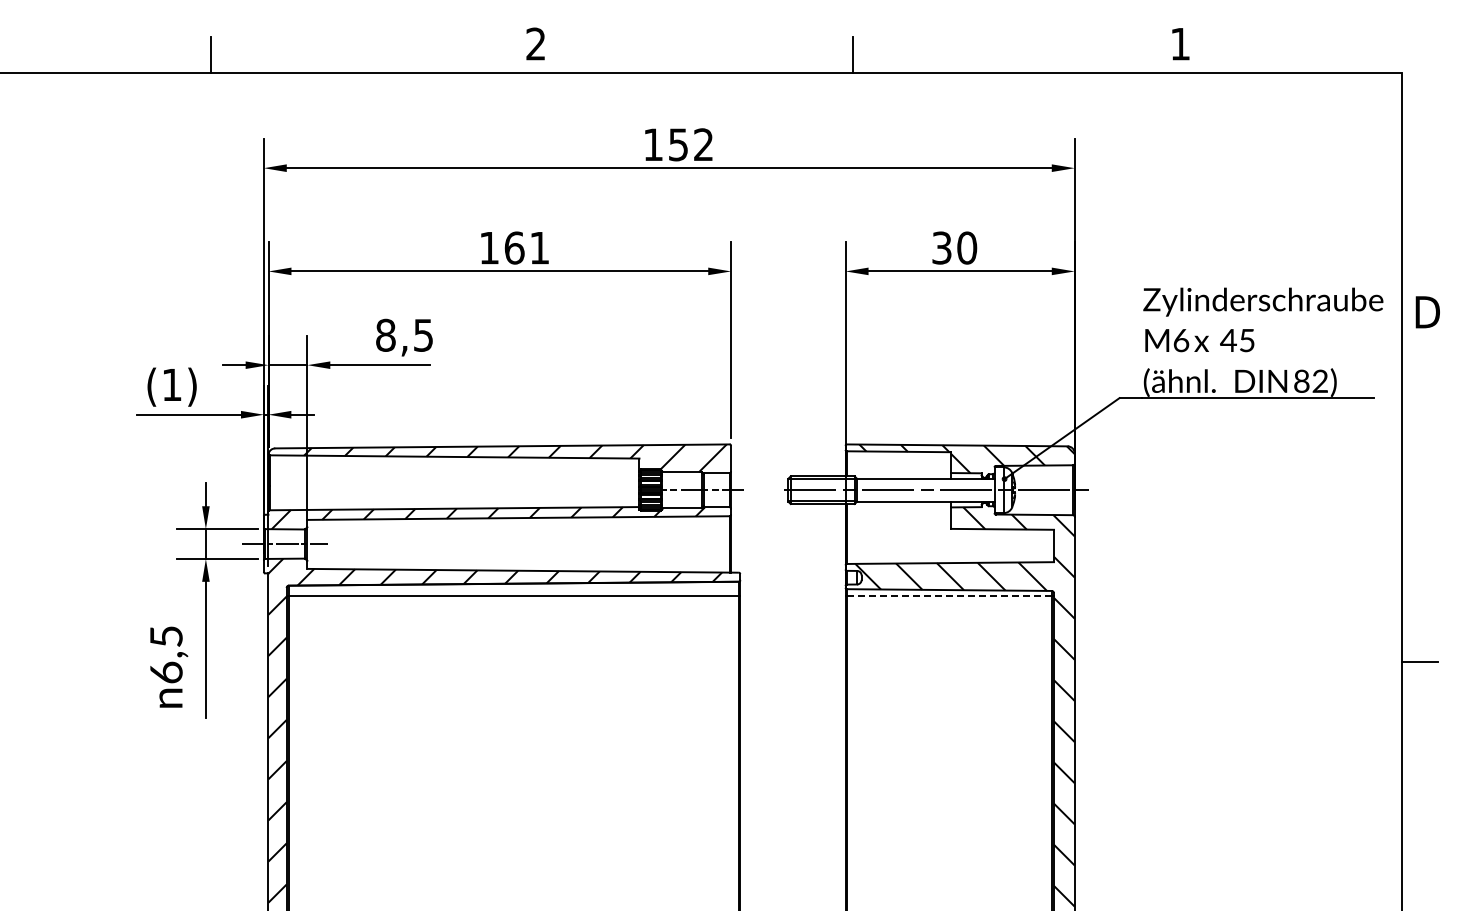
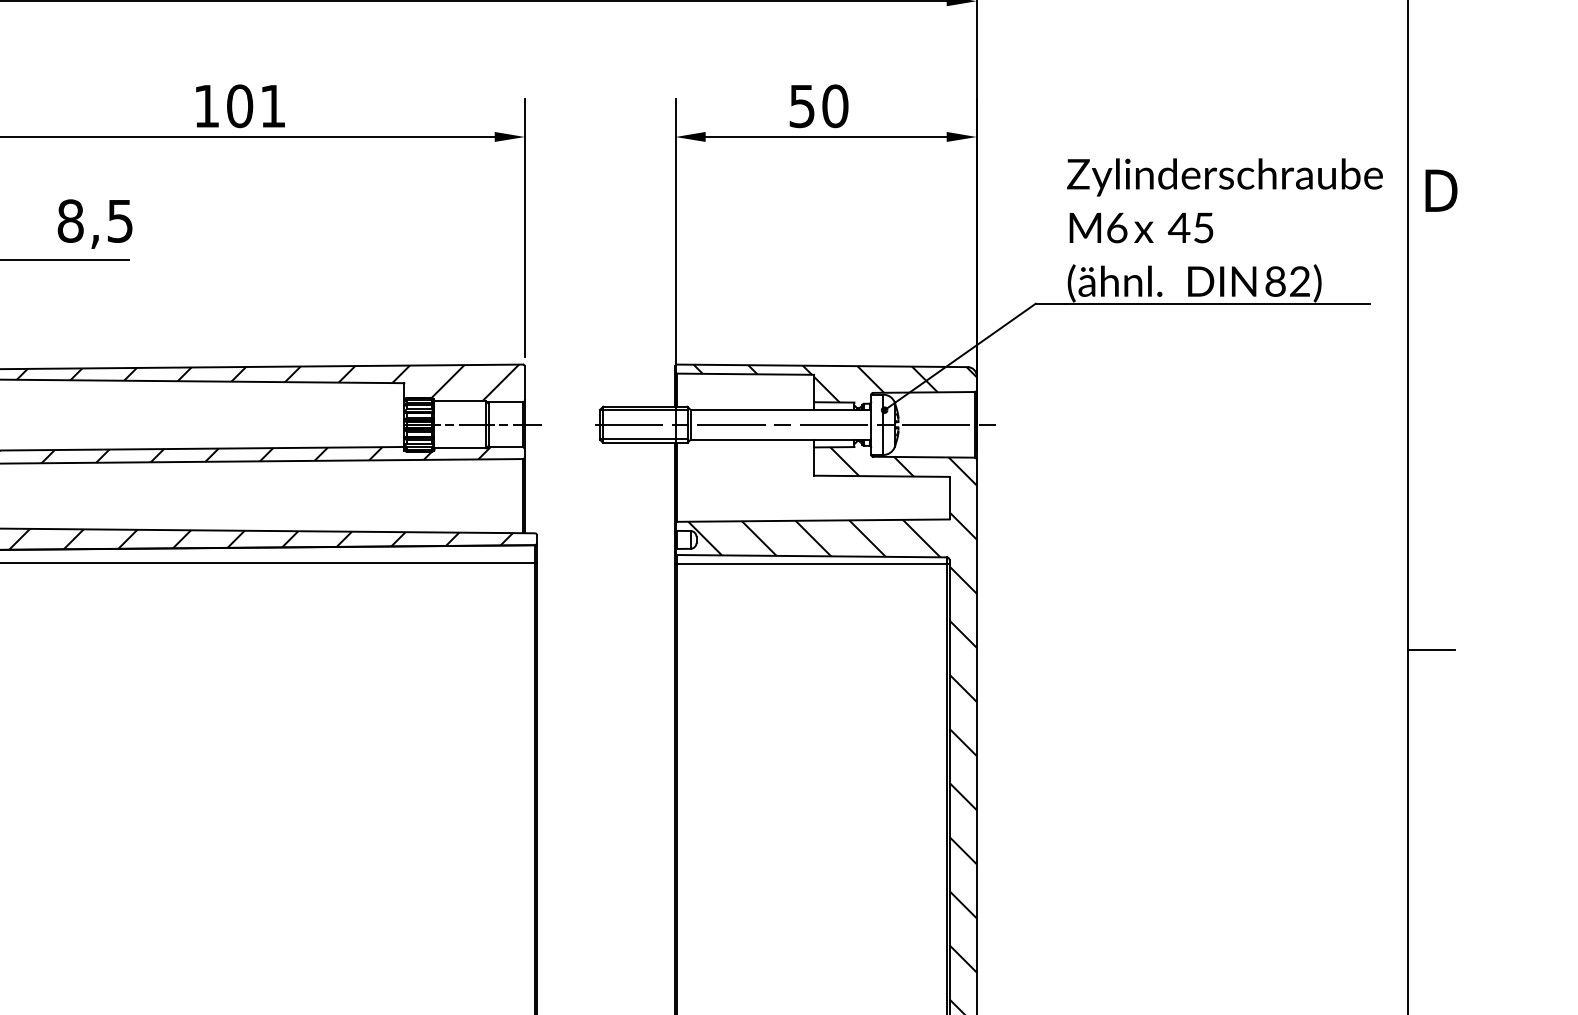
text: (514, 247) -> (239, 105), 161 -> 101
text: (942, 247) -> (802, 105), 30 -> 50
line: (949, 596) -> (812, 564), dashed -> solid

